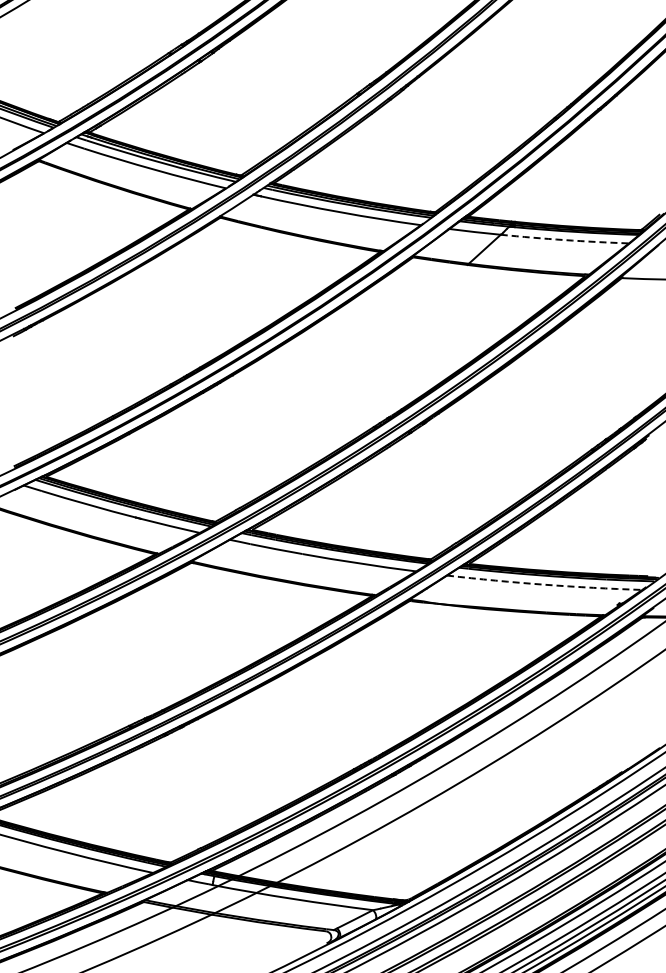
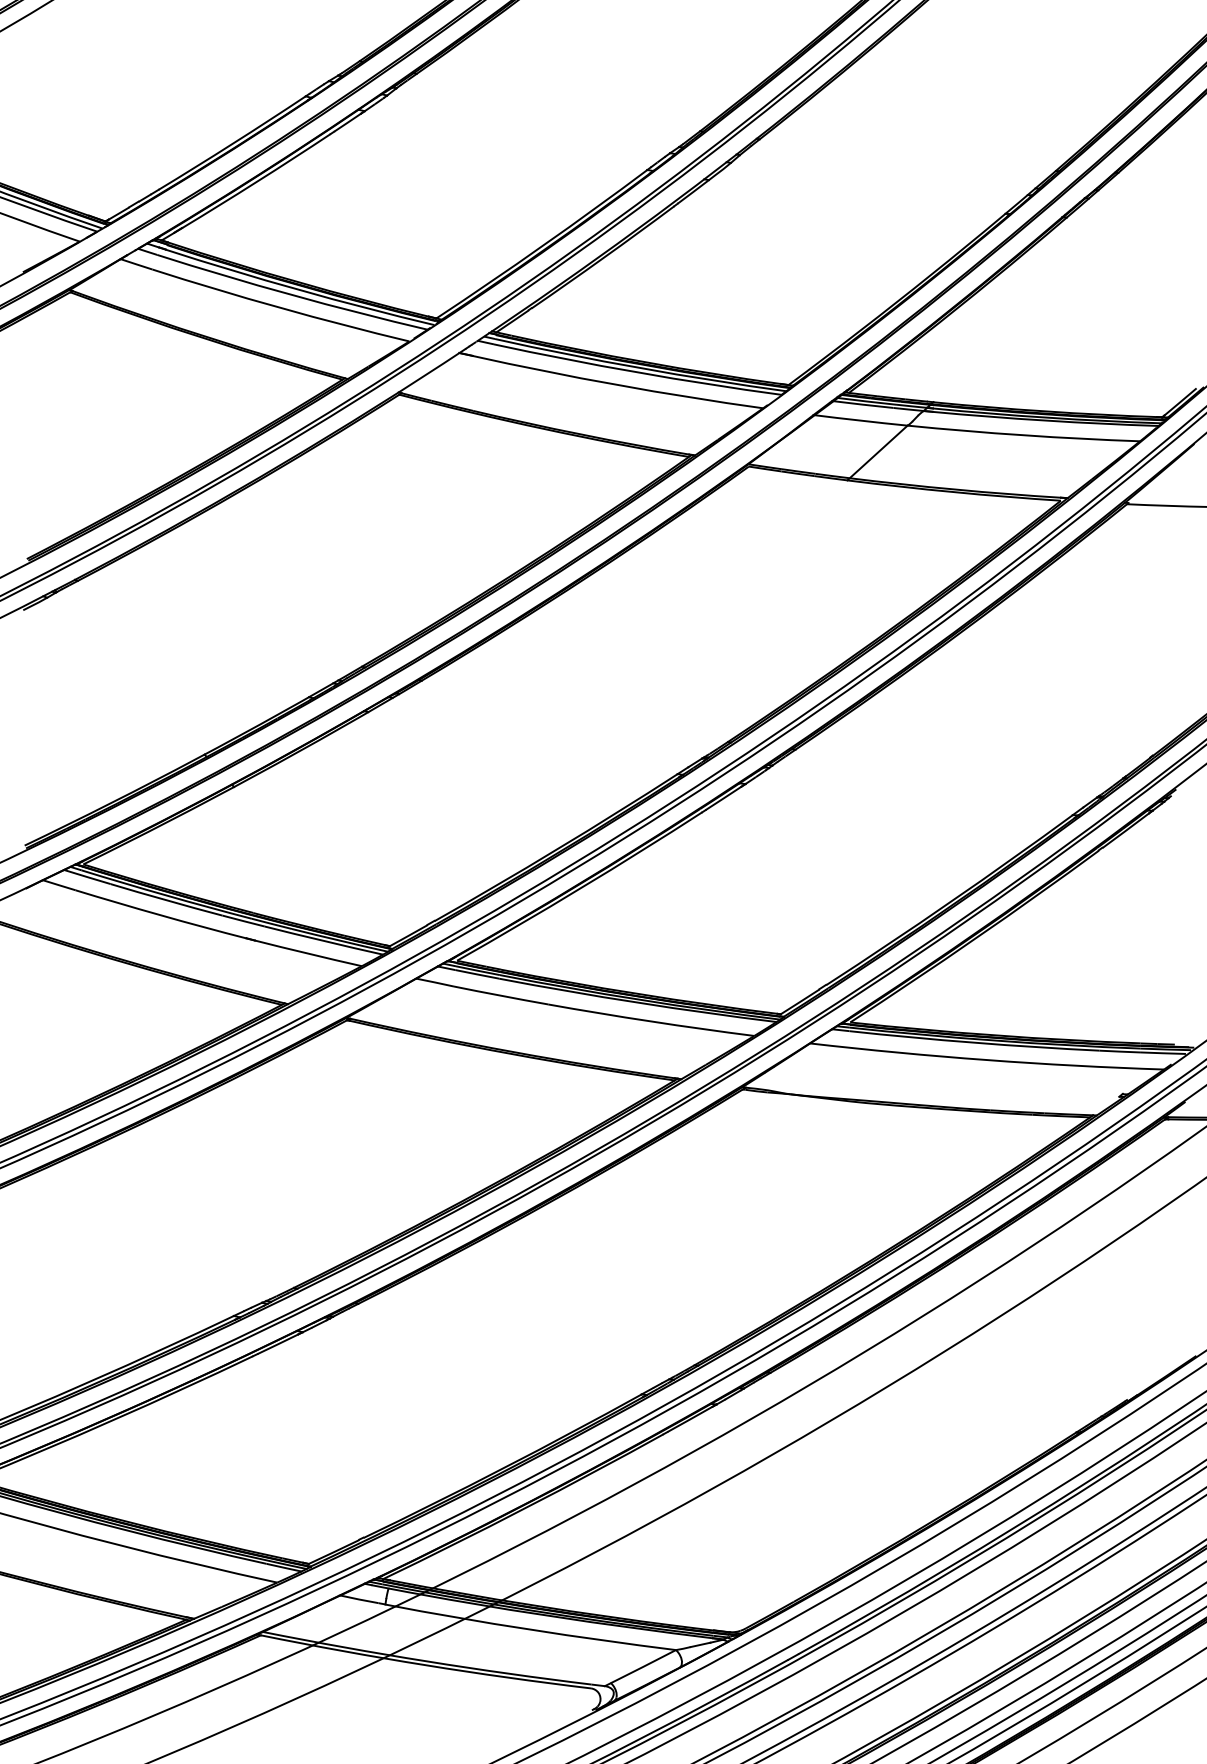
arc: (564, 240) -> (1023, 436), dashed -> solid
arc: (544, 584) -> (986, 1059), dashed -> solid

